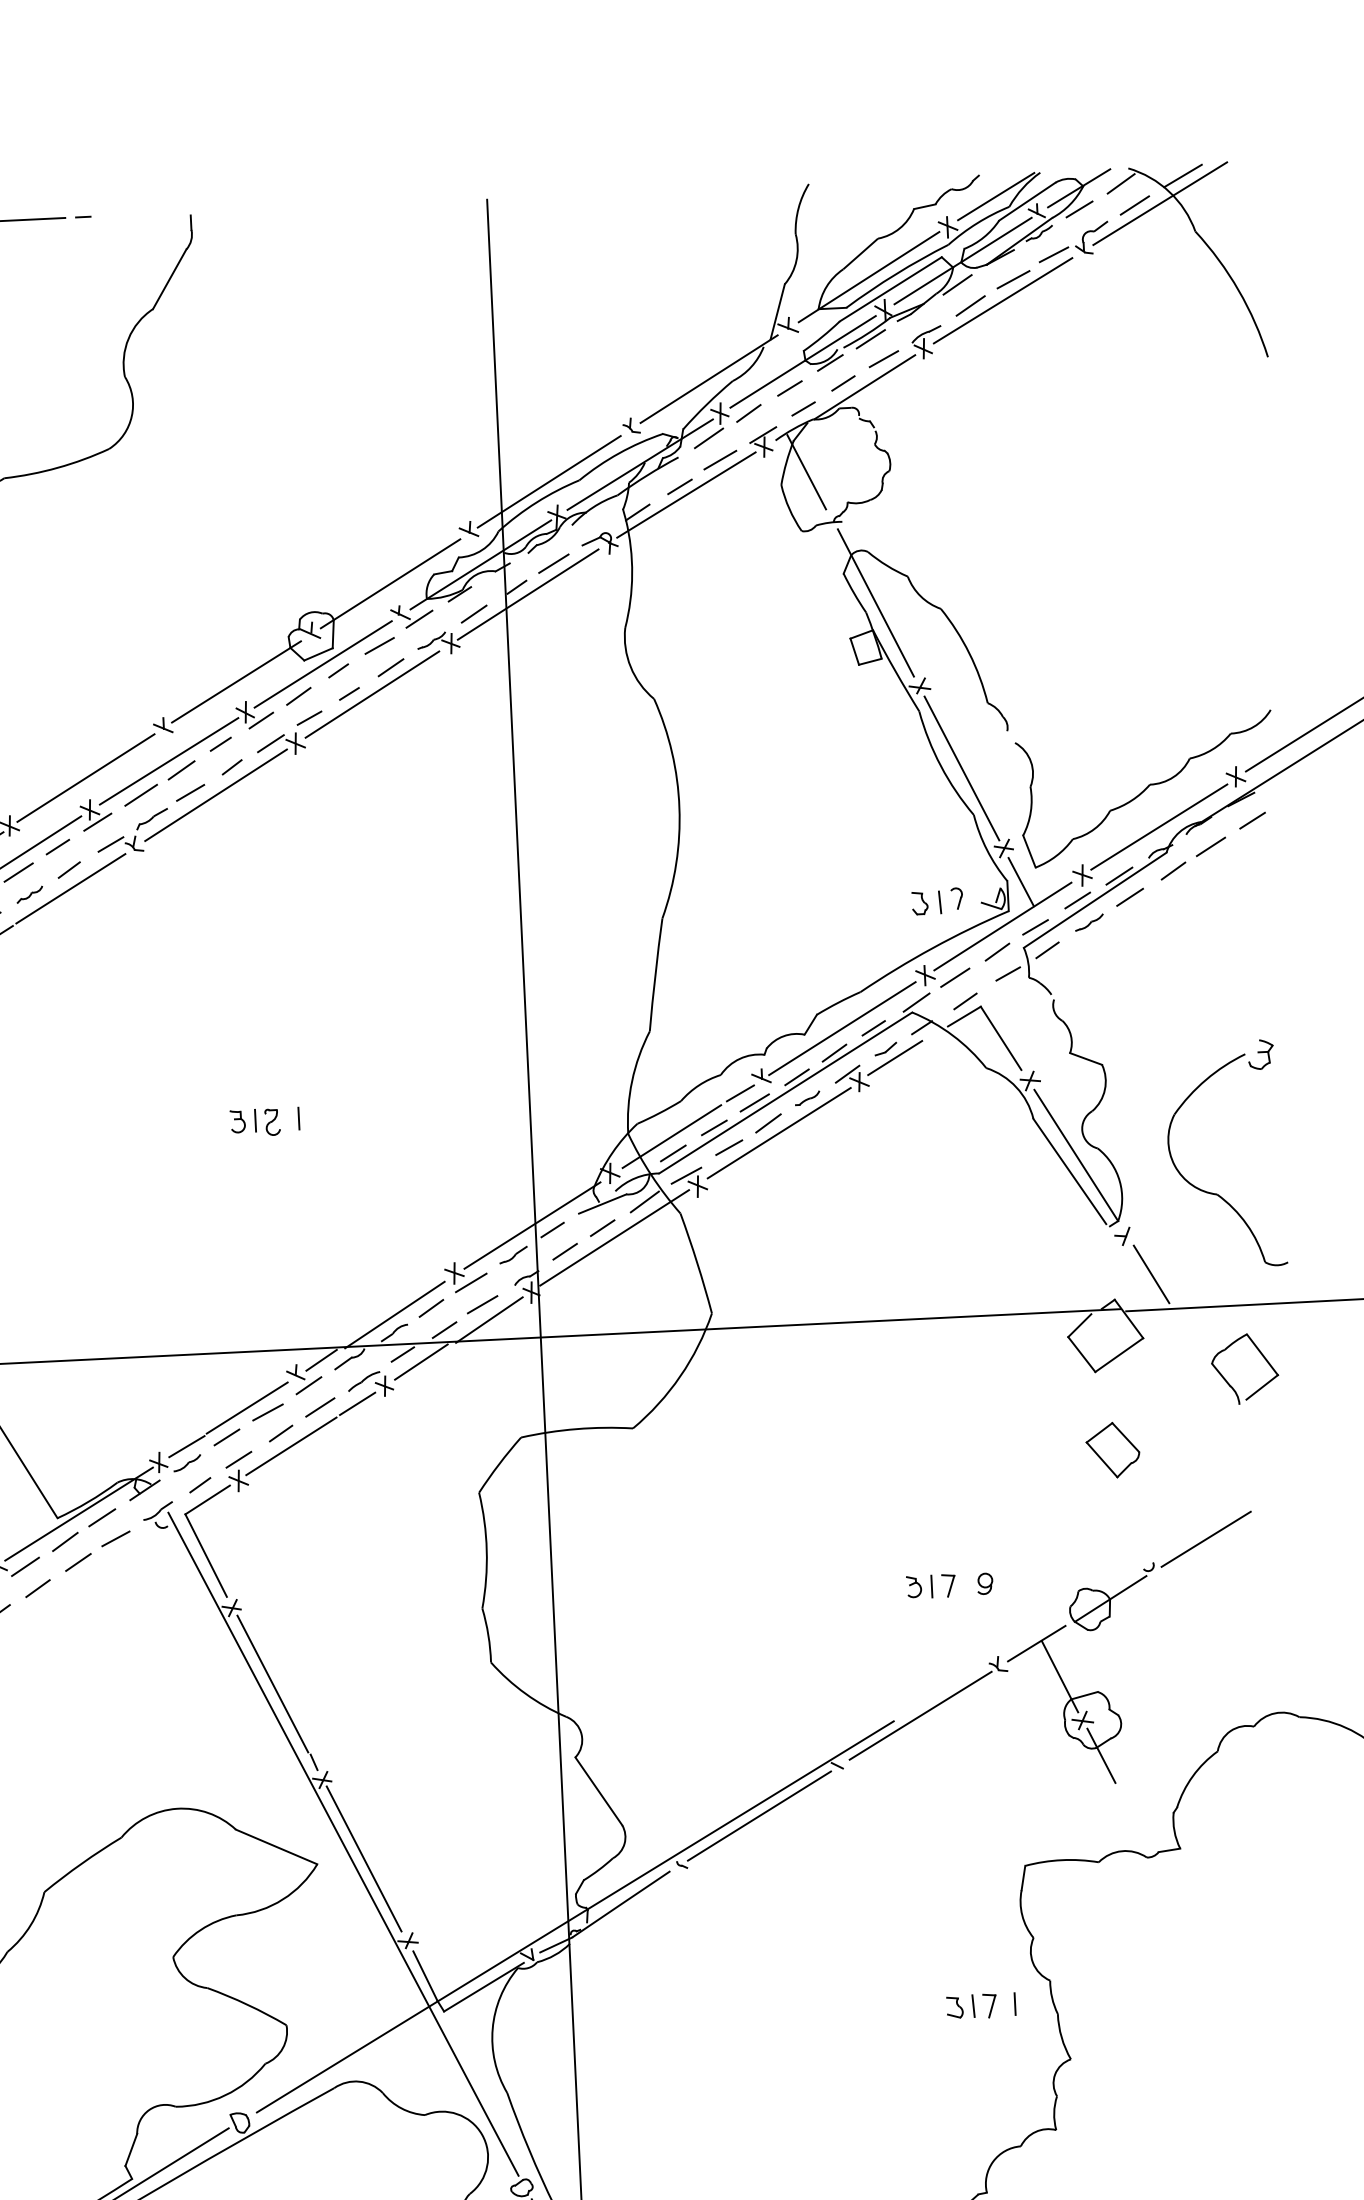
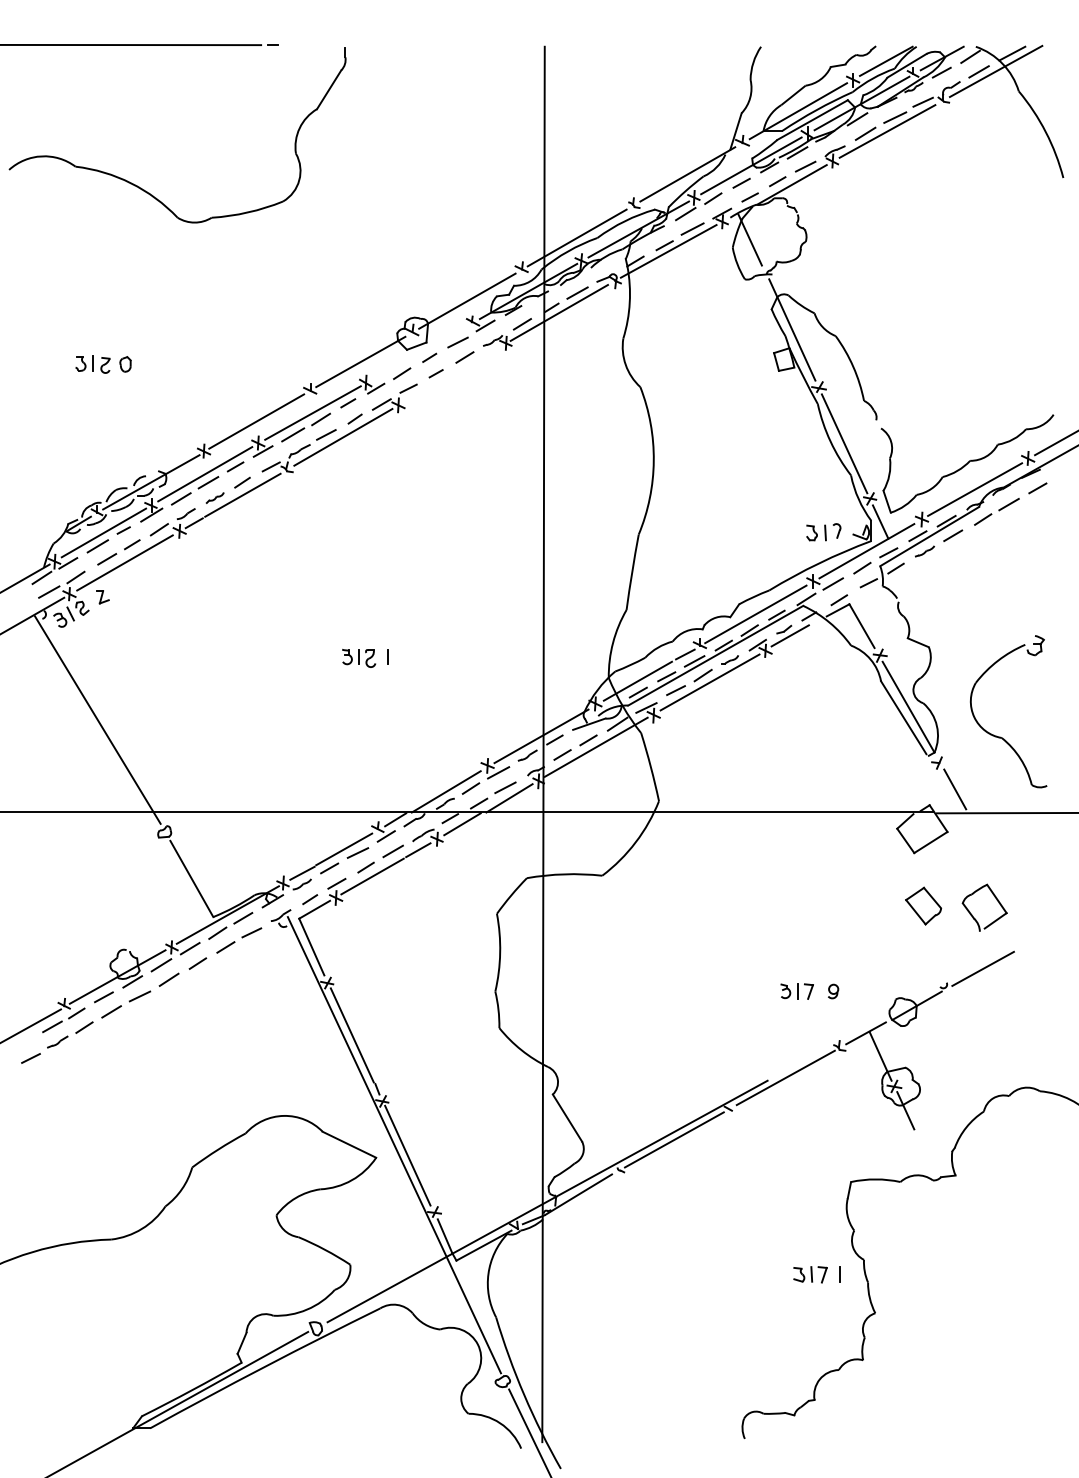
line: (323, 663) -> (419, 352), removed
line: (372, 693) -> (451, 374), removed
part: (1261, 1357) -> (996, 900), moved

